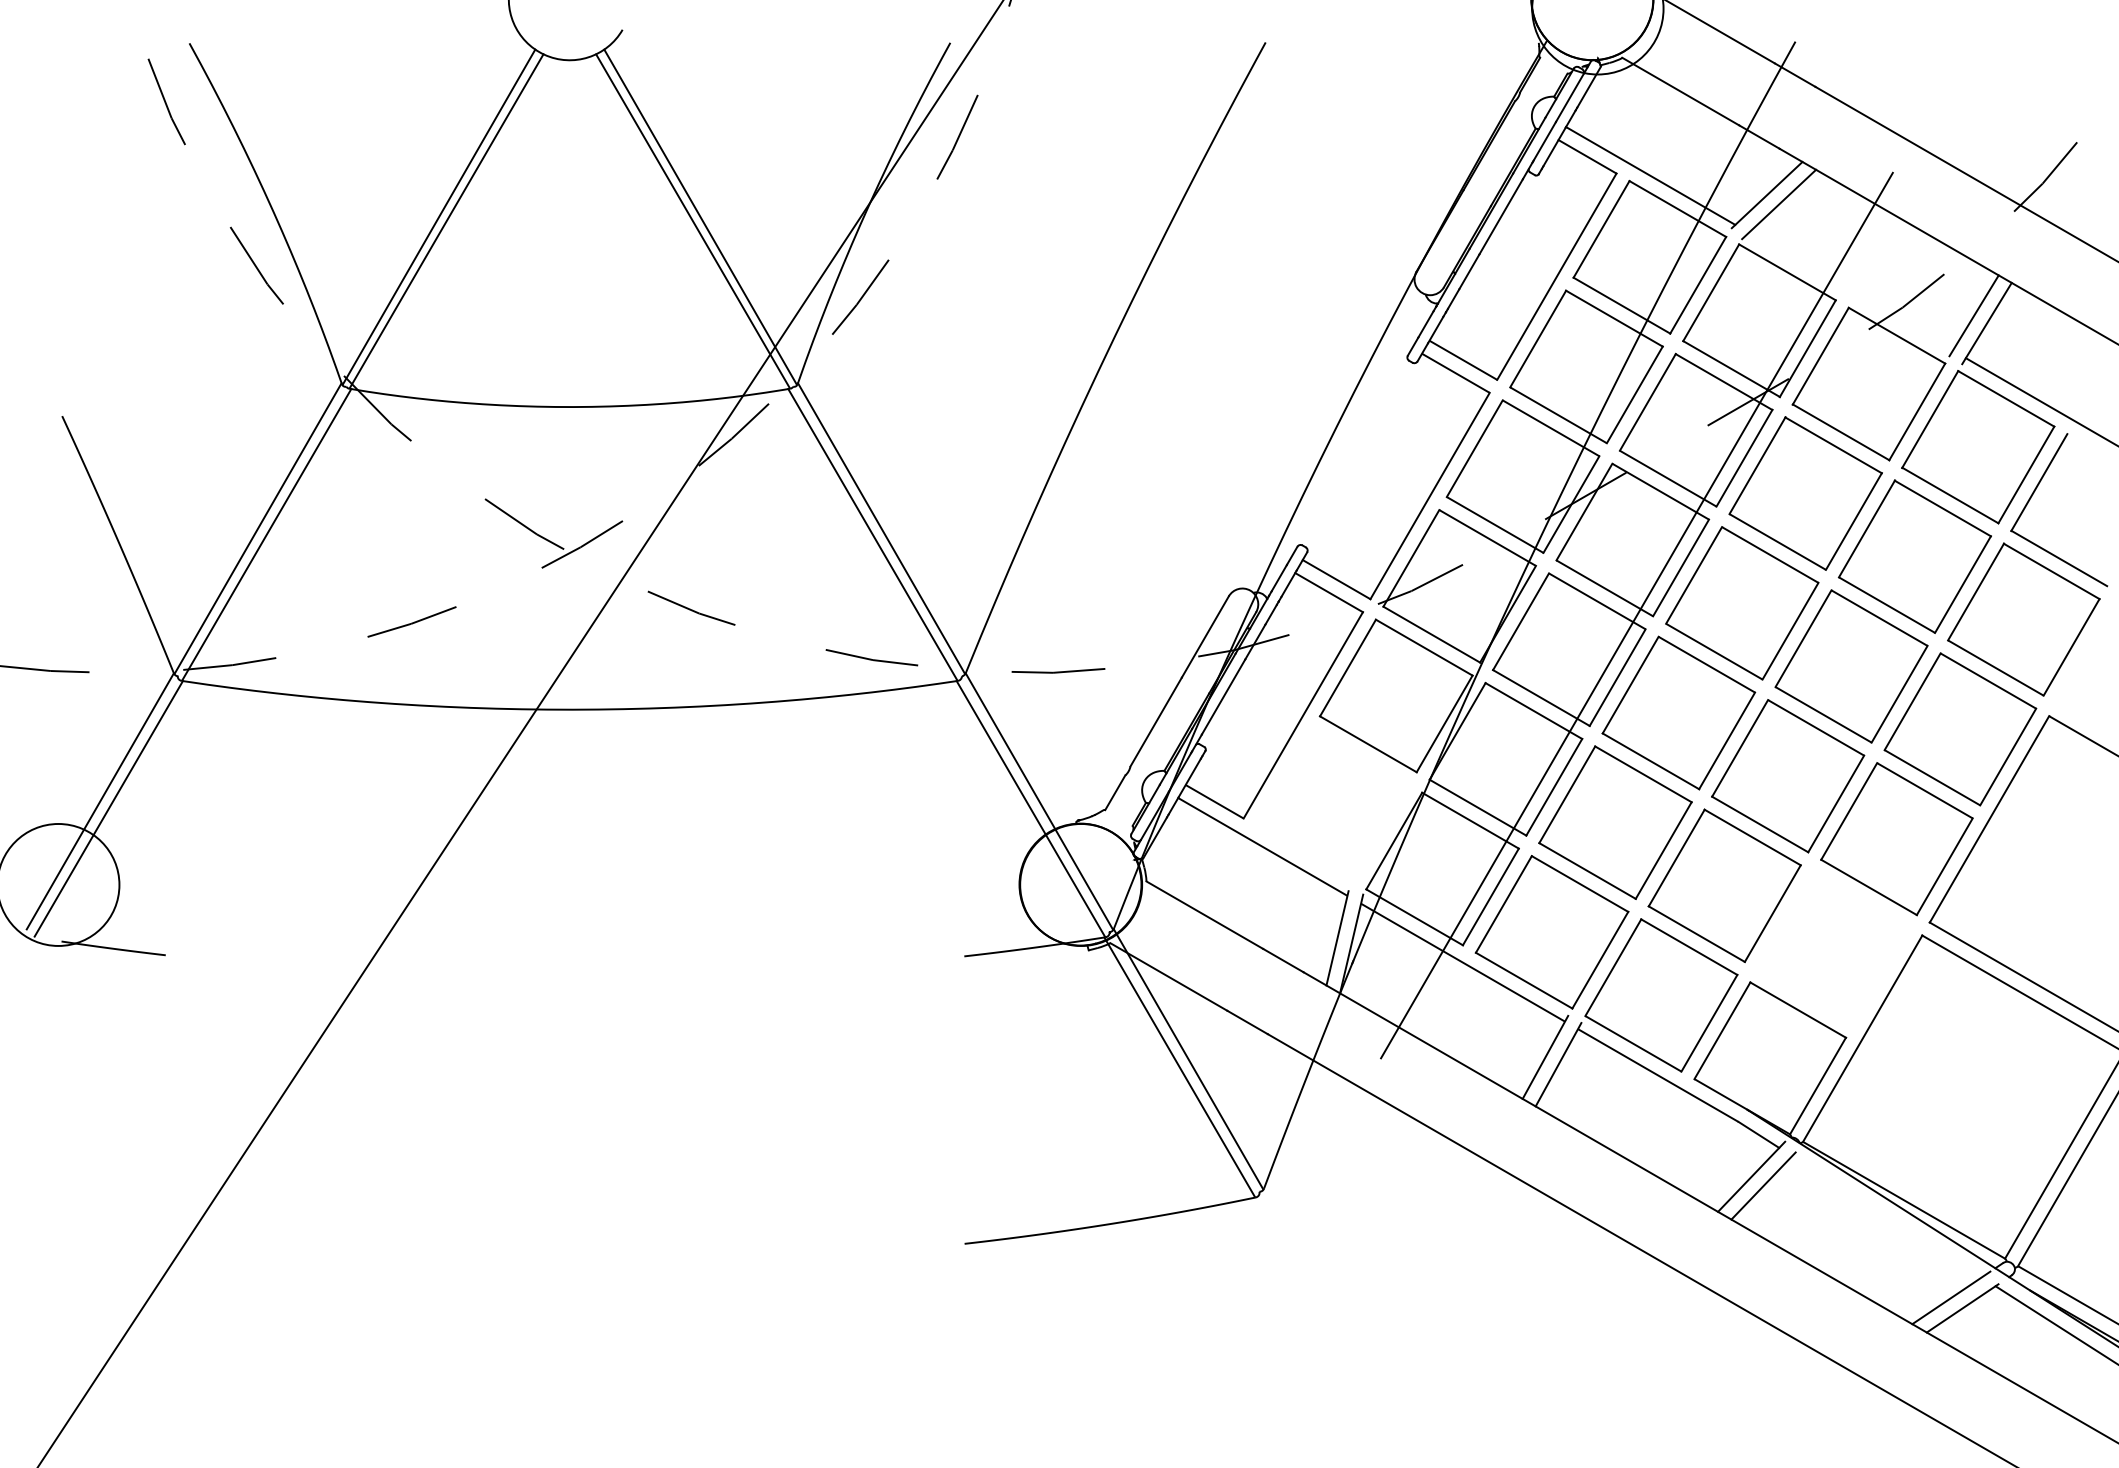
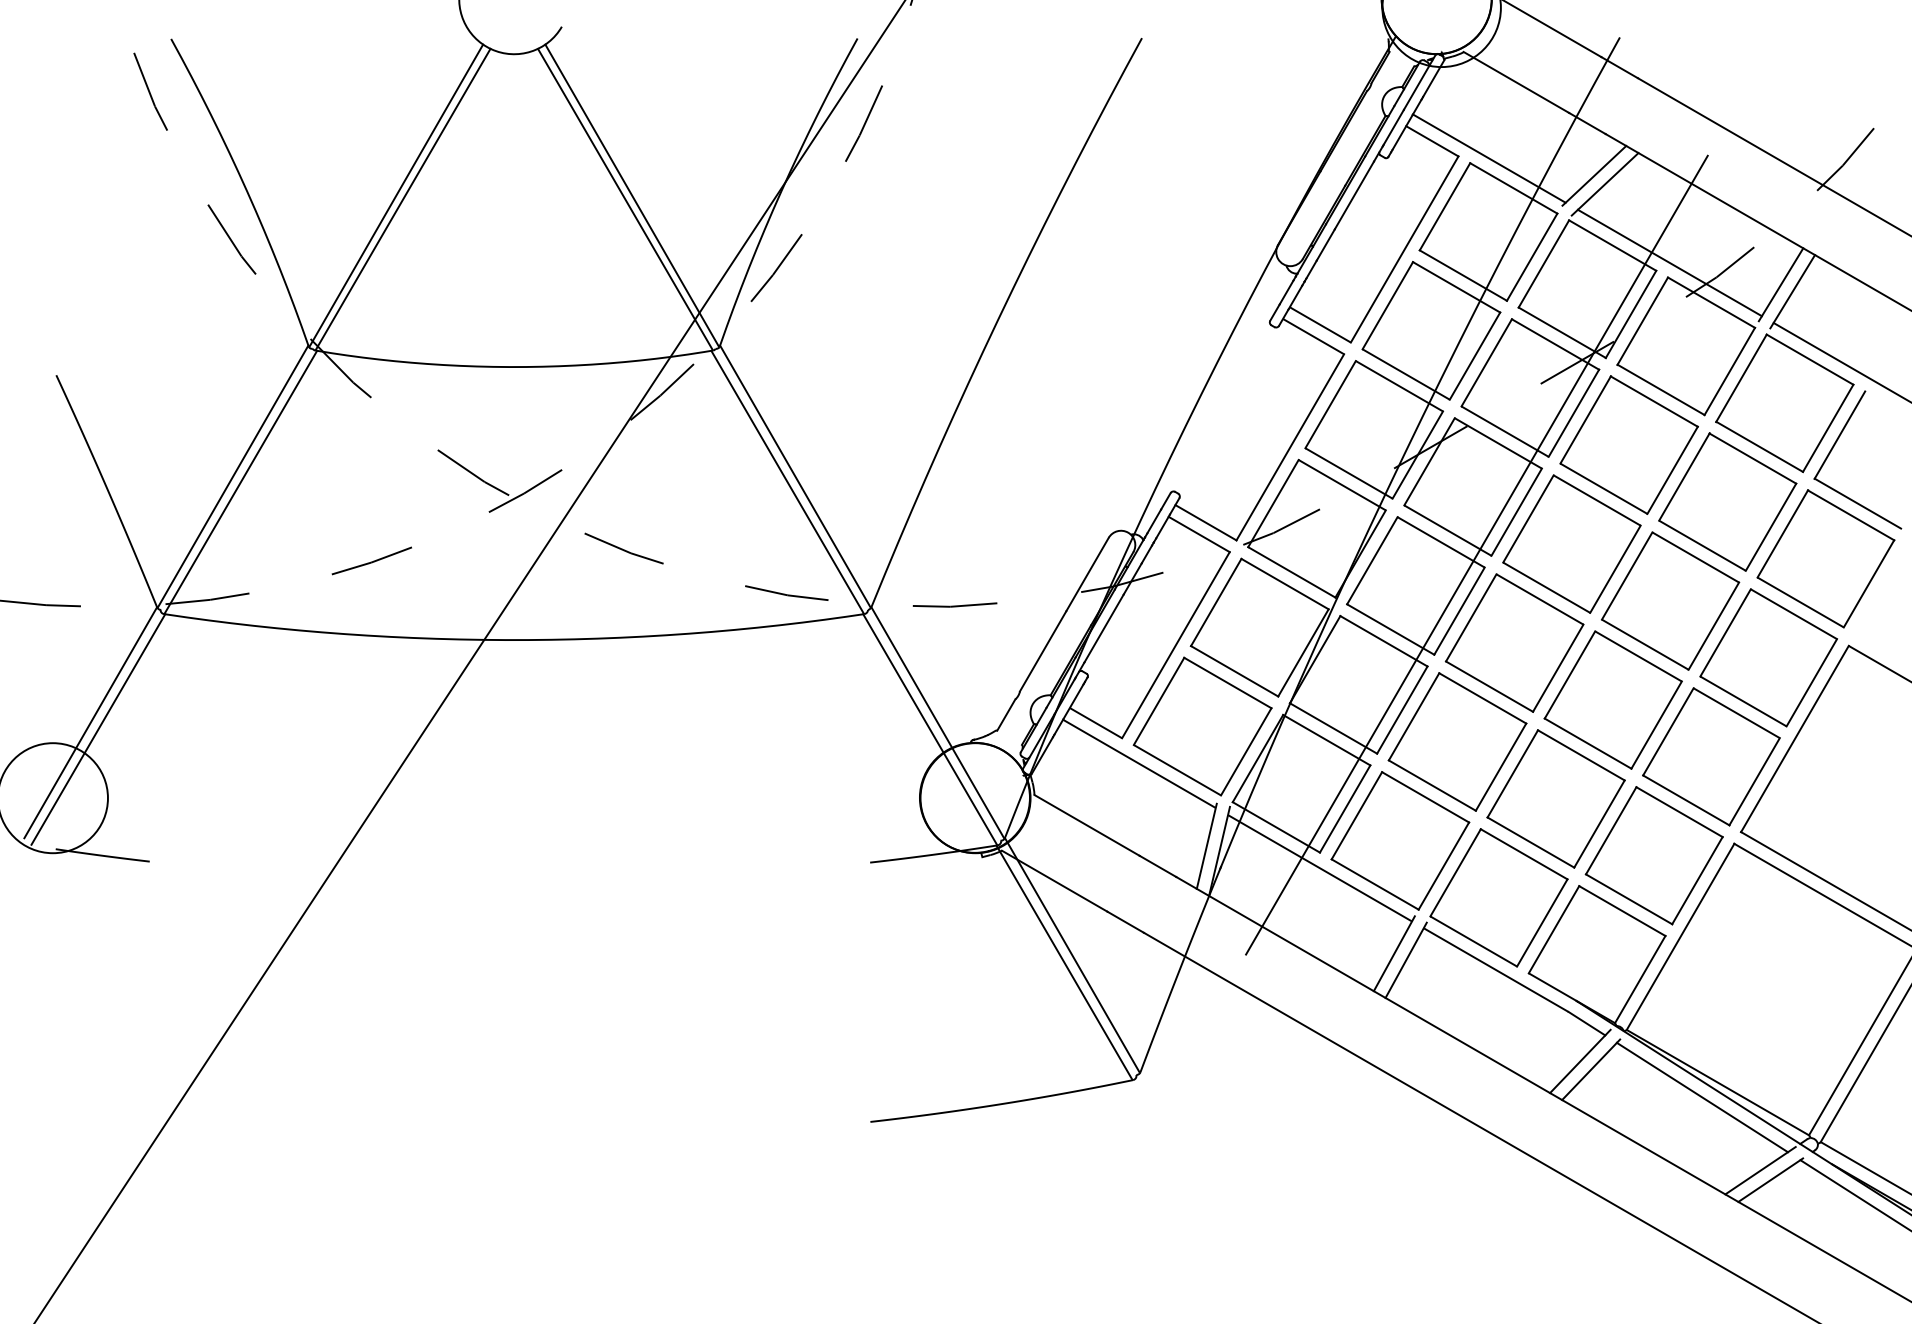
line: (1850, 291) -> (1669, 262), added
part: (1332, 805) -> (1202, 726), added
part: (1833, 948) -> (1654, 855), added
line: (1886, 1216) -> (1702, 1097), added

